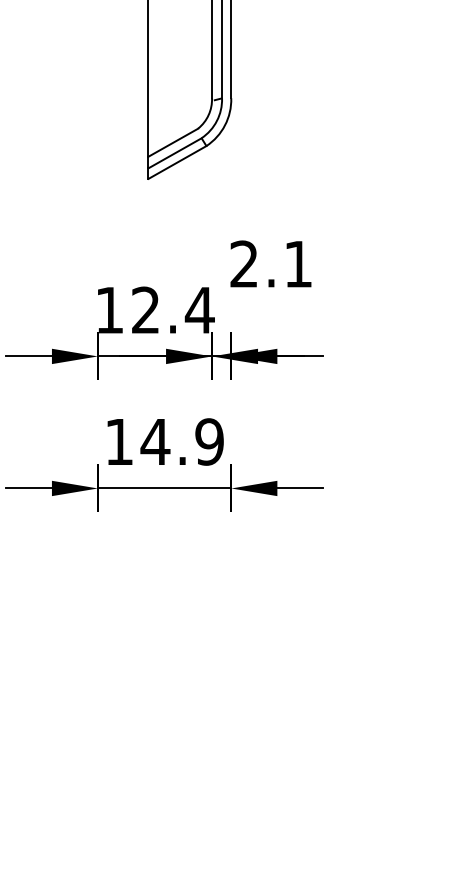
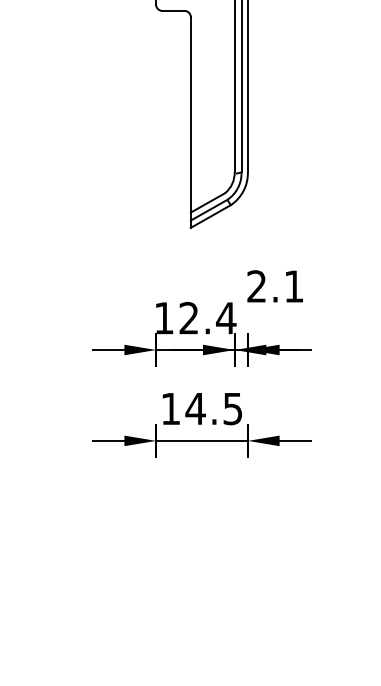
text: (208, 441) -> (232, 408), 14.9 -> 14.5

